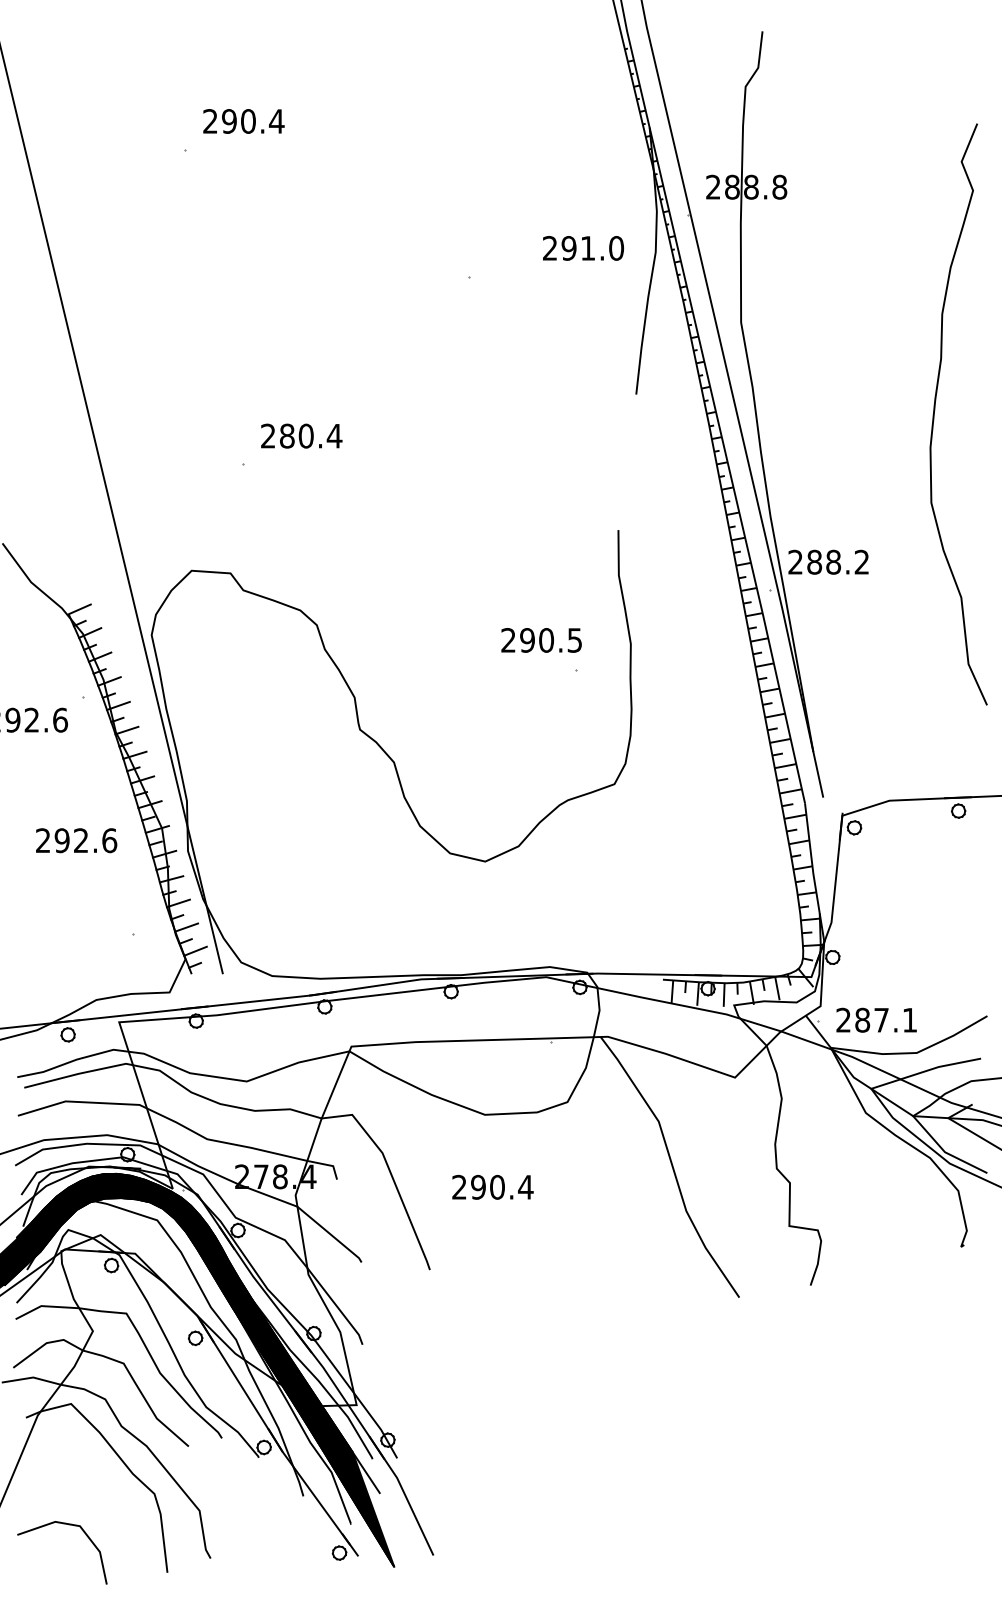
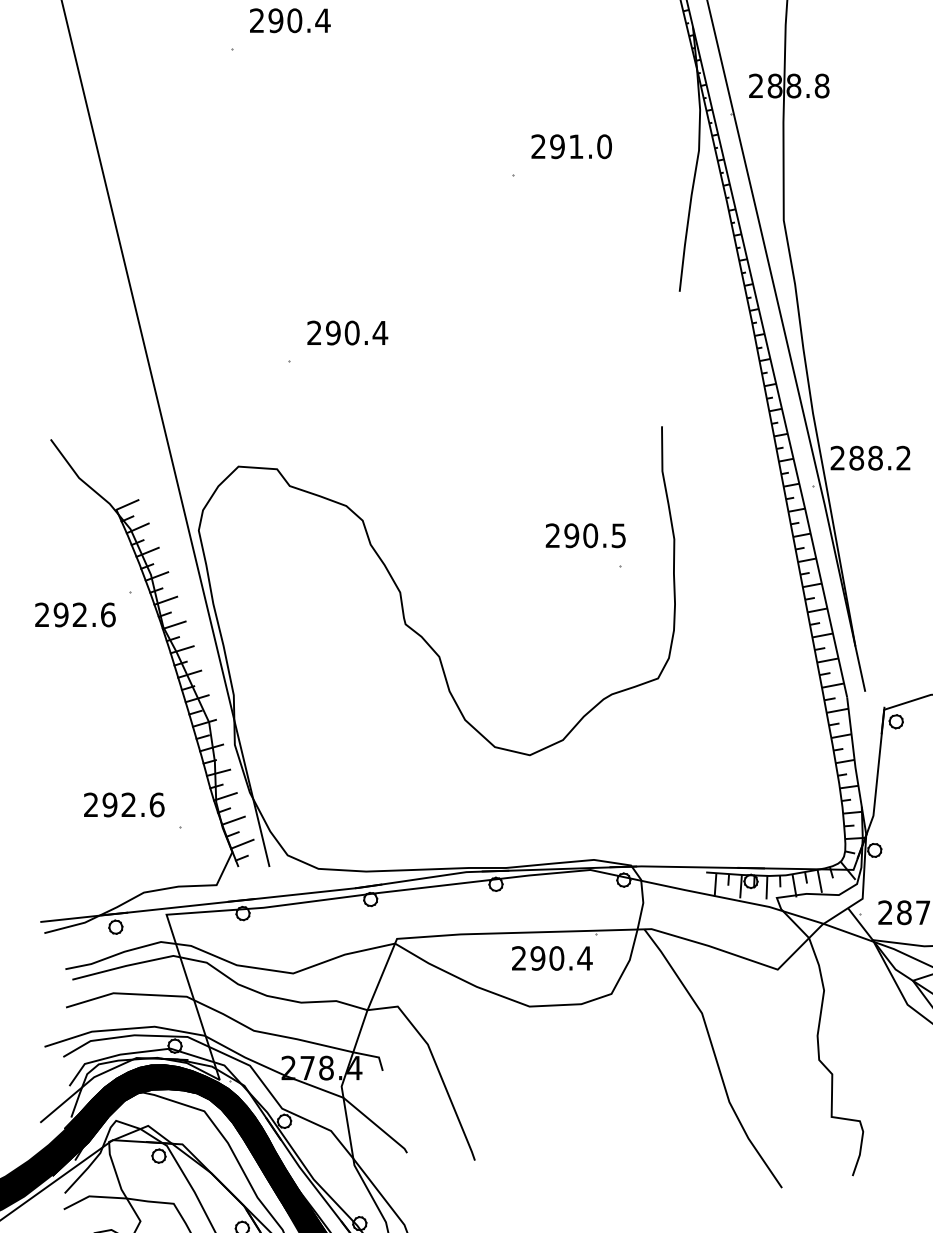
text: (583, 248) -> (571, 146), moved
text: (286, 435) -> (332, 332), 280.4 -> 290.4
text: (76, 840) -> (124, 804), moved
text: (492, 1186) -> (551, 957), moved

